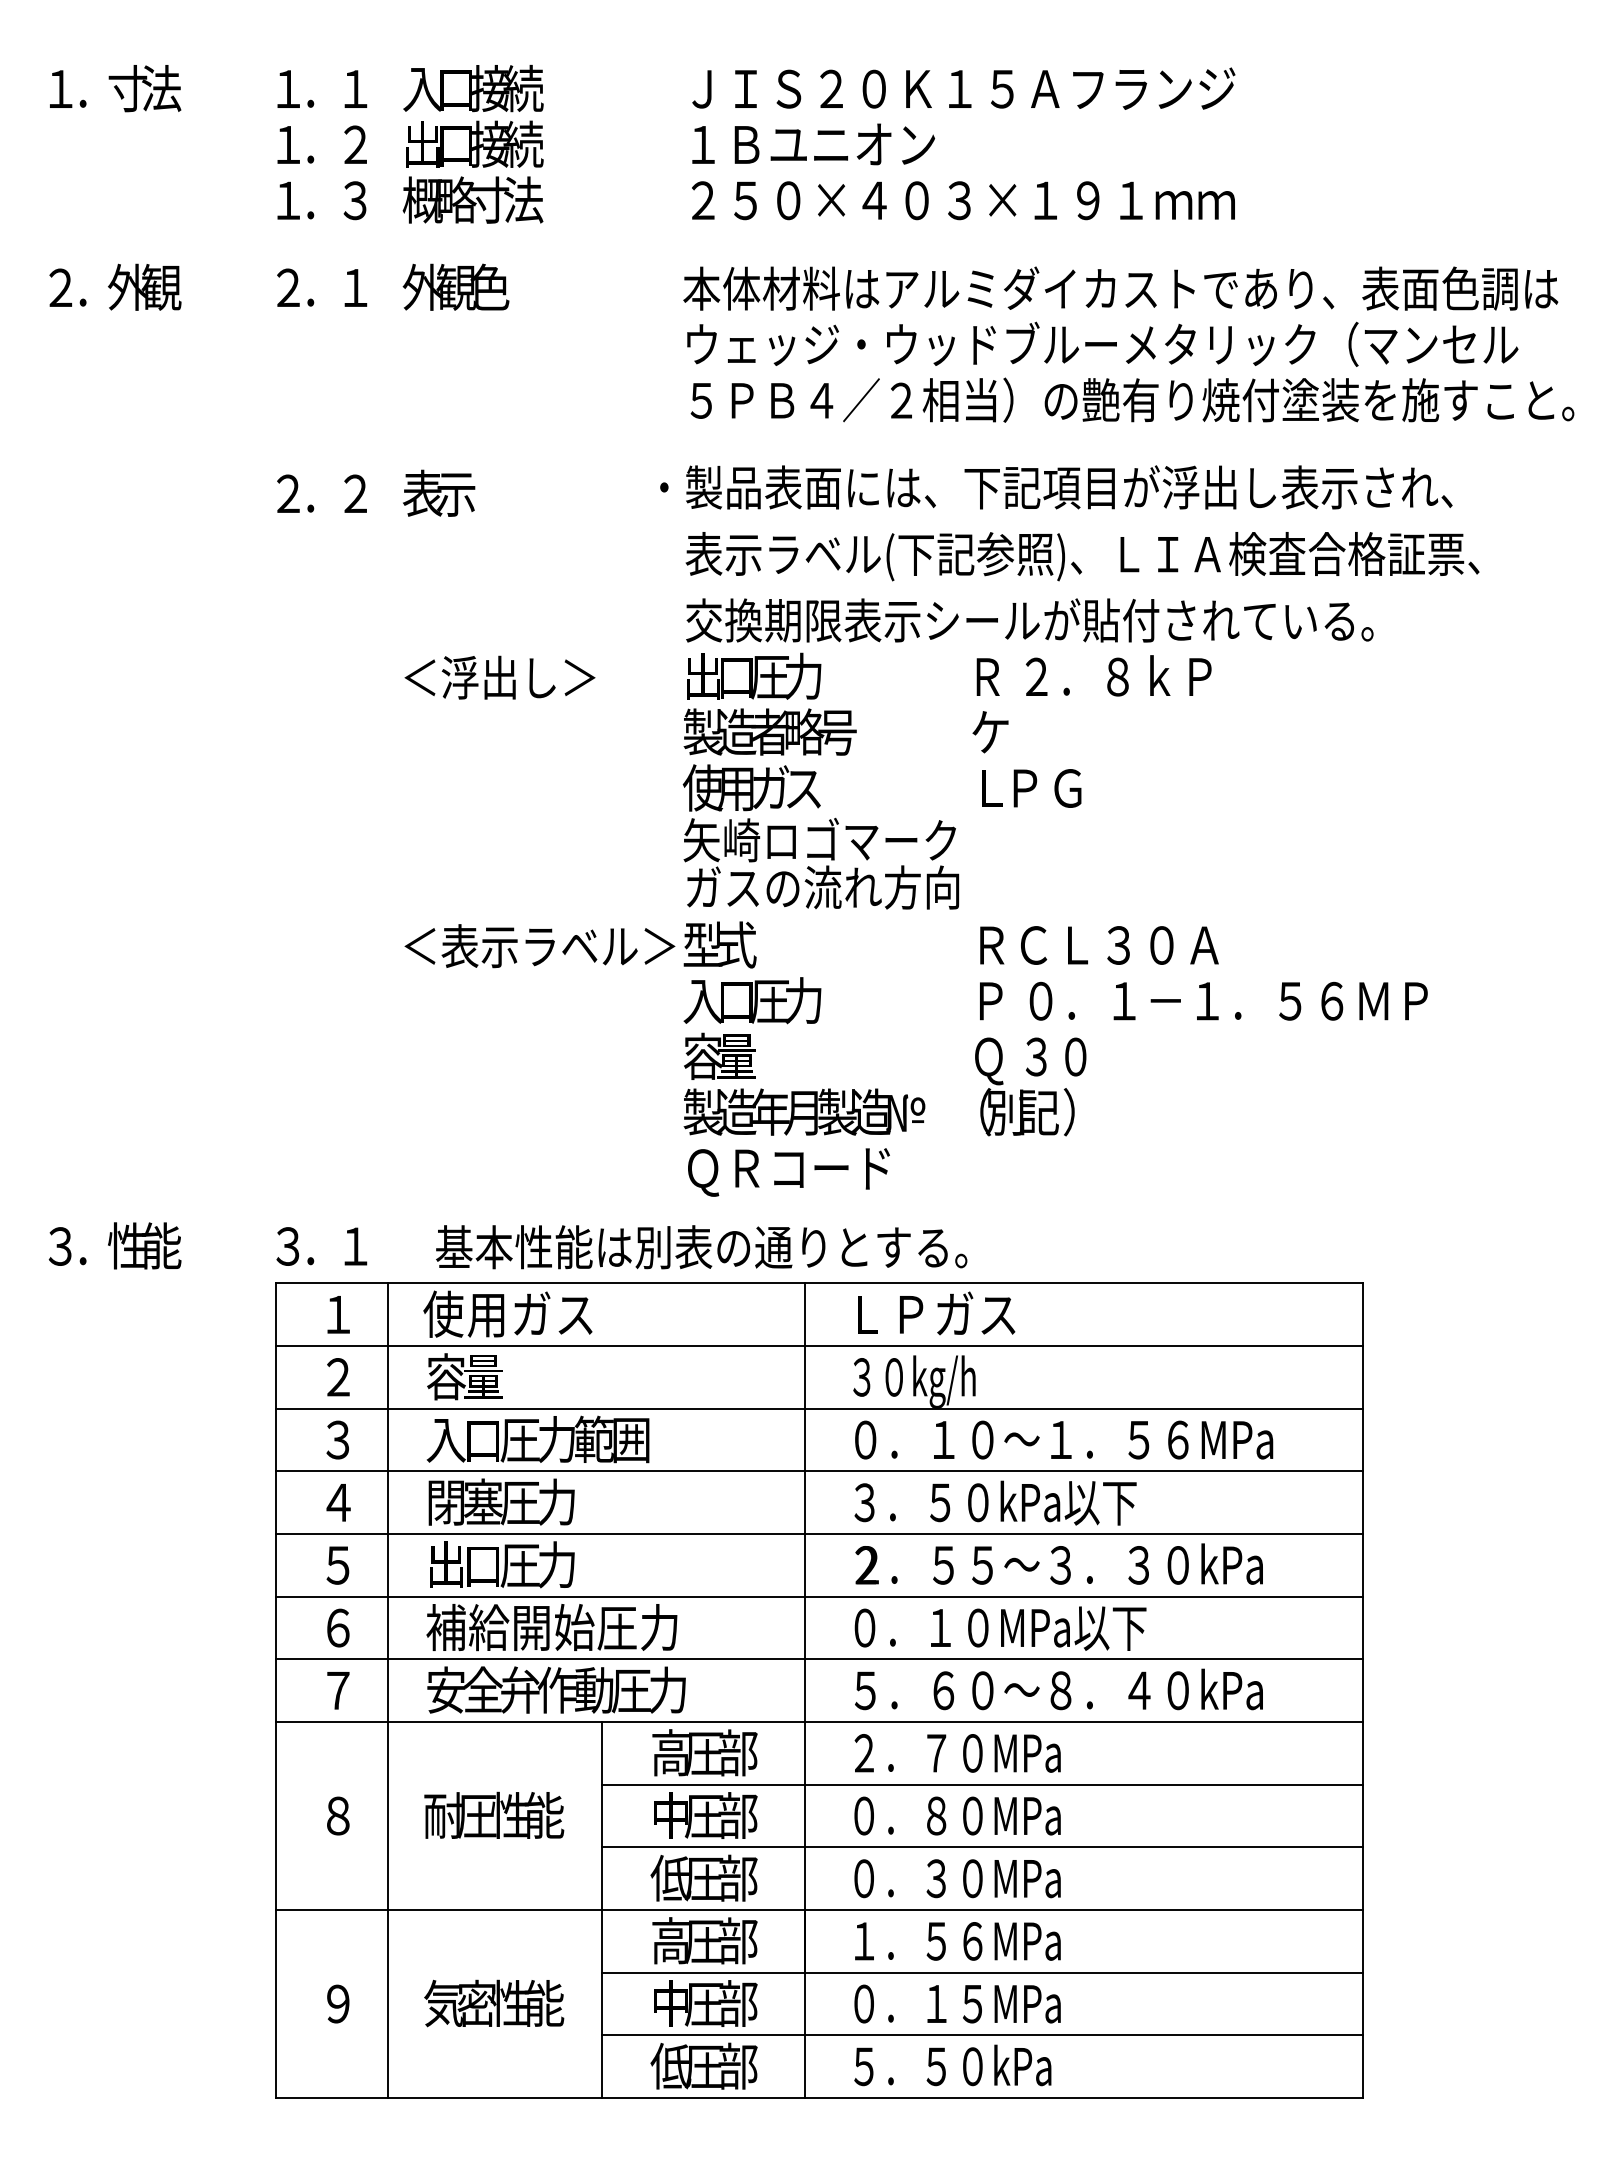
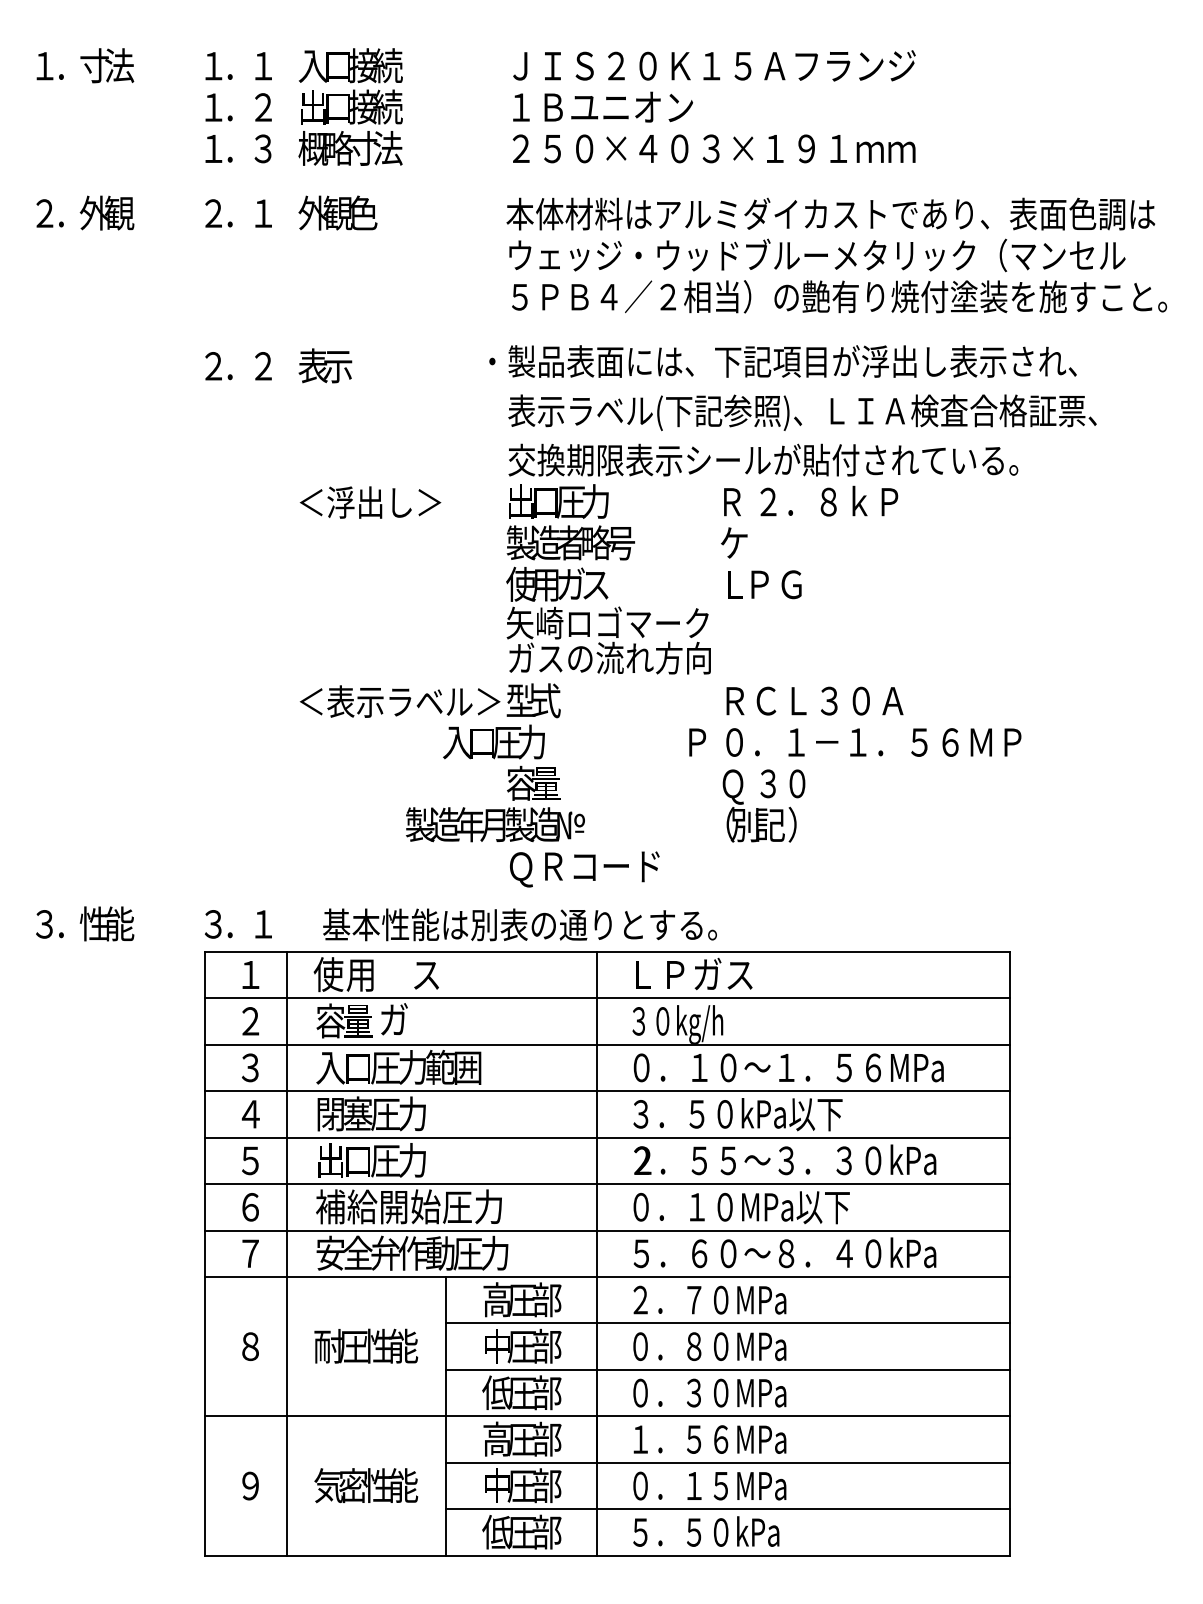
text: (752, 1000) -> (493, 741), moved
text: (1203, 1000) -> (855, 741), moved
text: (804, 1111) -> (495, 824), moved
text: (532, 1313) -> (394, 1019), moved

